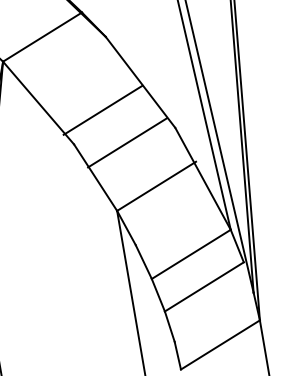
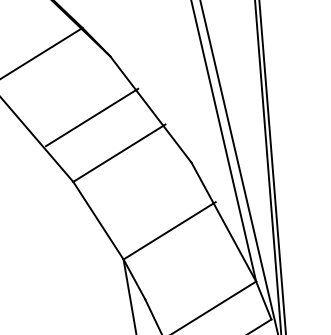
line: (102, 109) -> (91, 116), moved
line: (127, 142) -> (119, 152), moved

